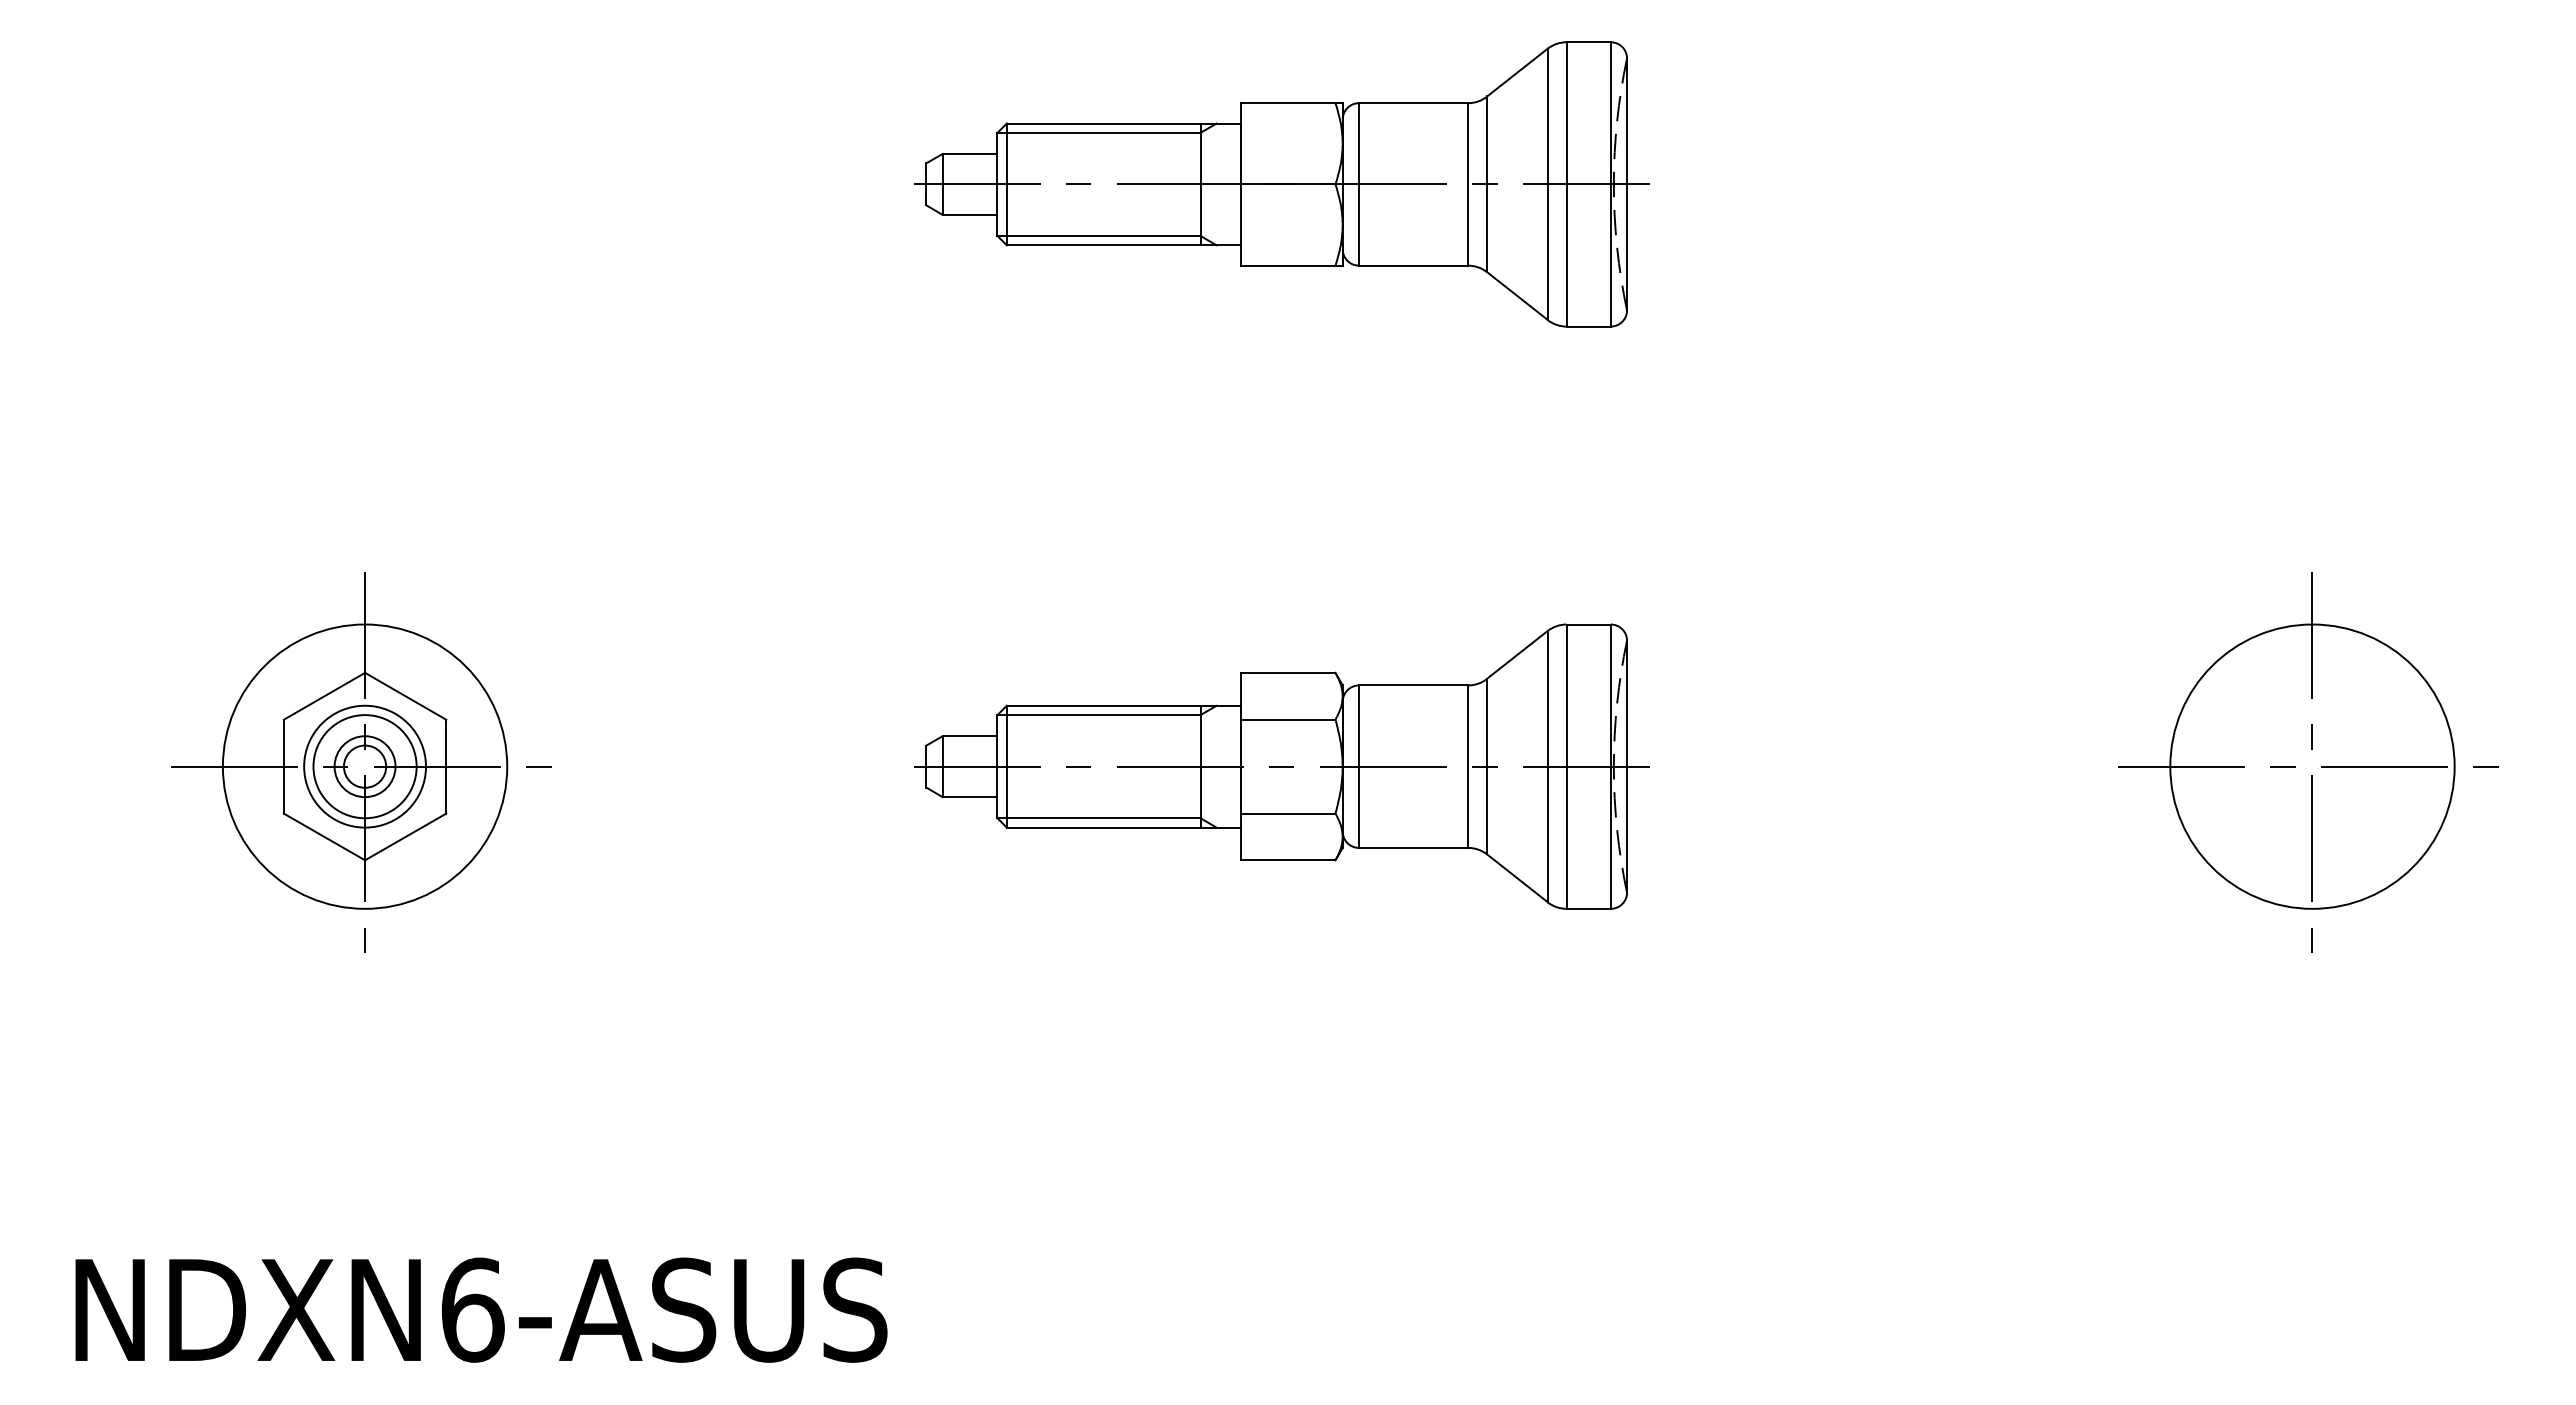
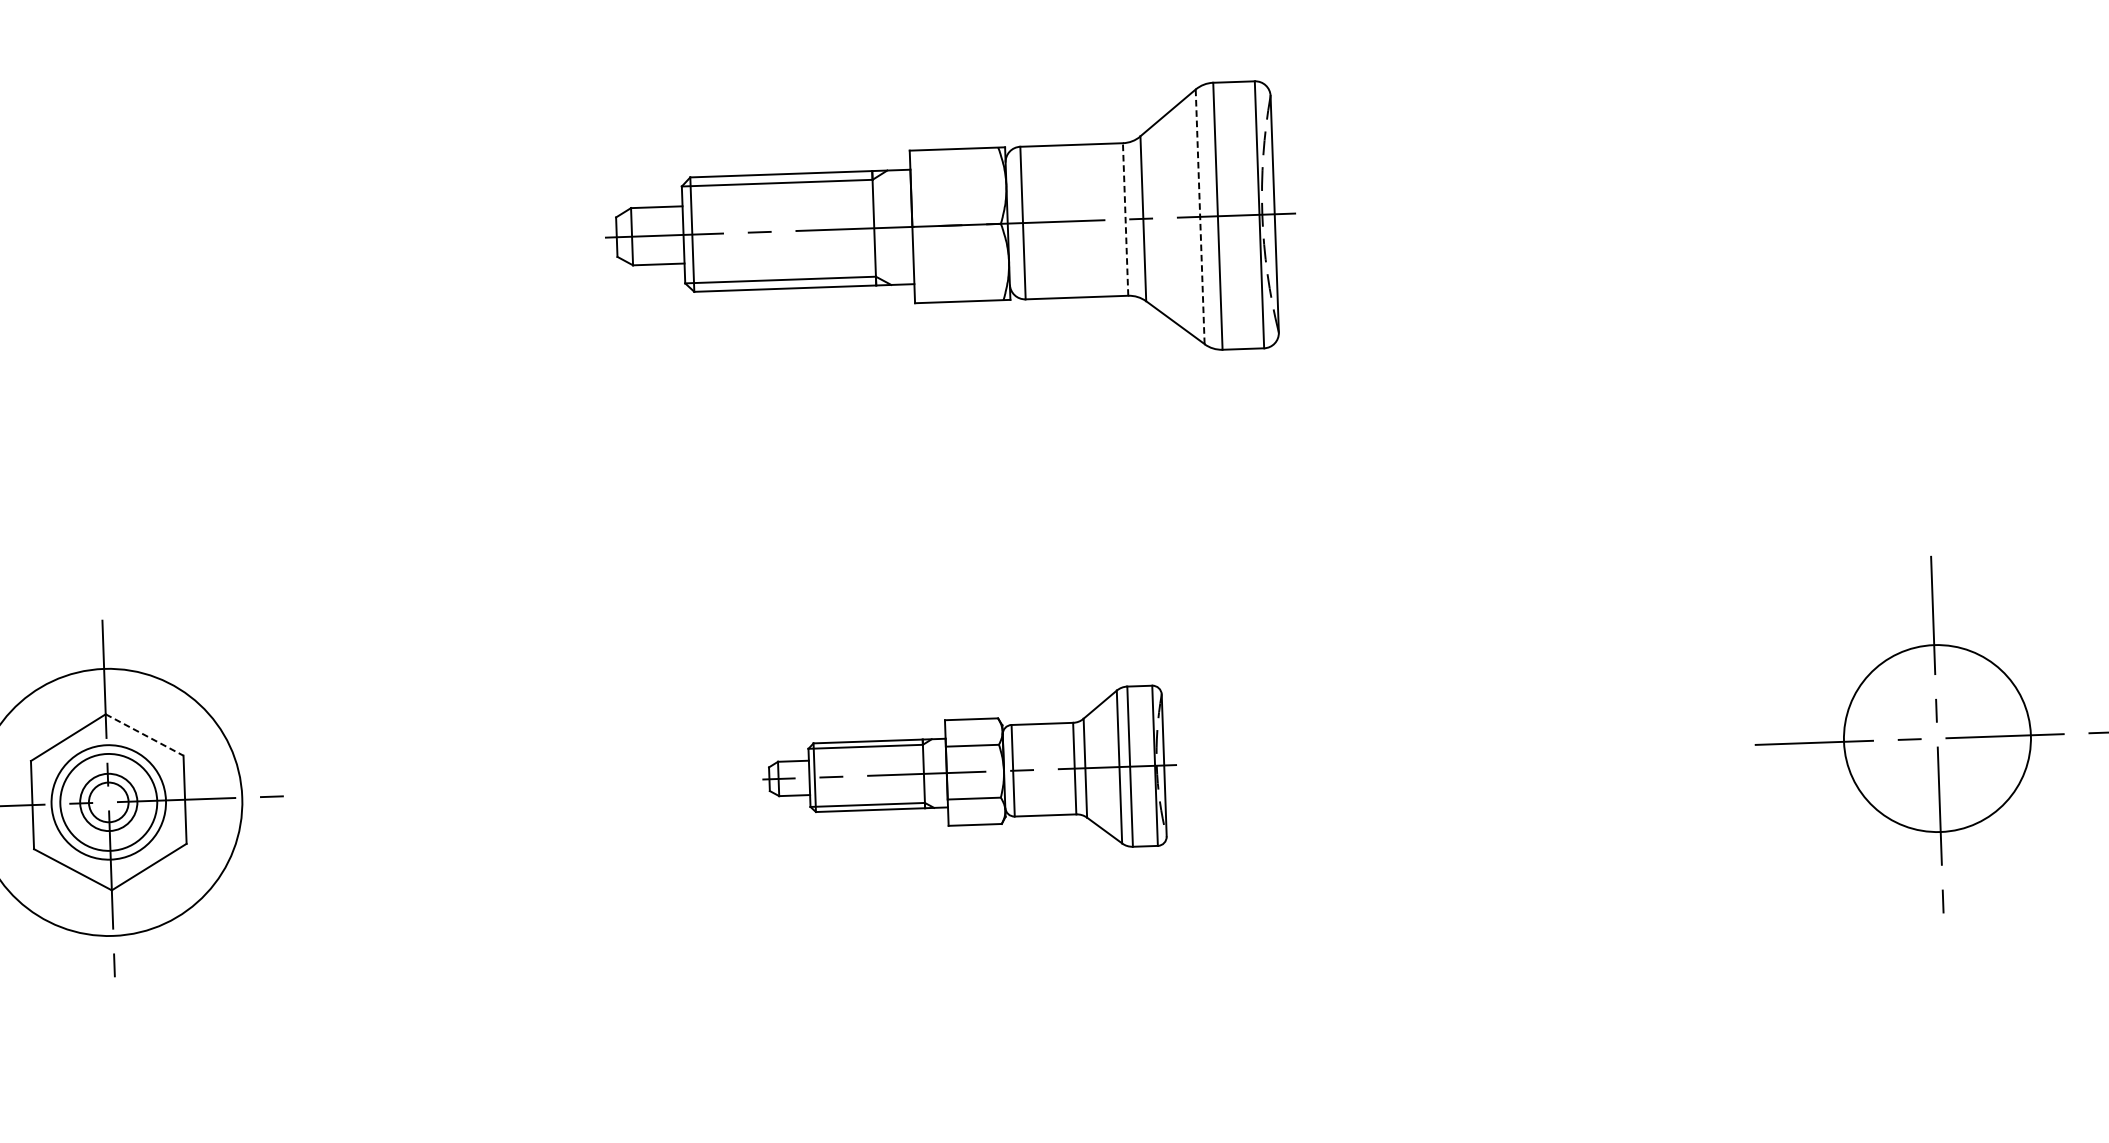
line: (1468, 183) -> (1125, 218), solid -> dashed
line: (1547, 184) -> (1200, 216), solid -> dashed
line: (405, 696) -> (144, 735), solid -> dashed
part: (1281, 766) -> (969, 772), size x0.6
circle: (2312, 766) -> (1937, 738), size x0.7

